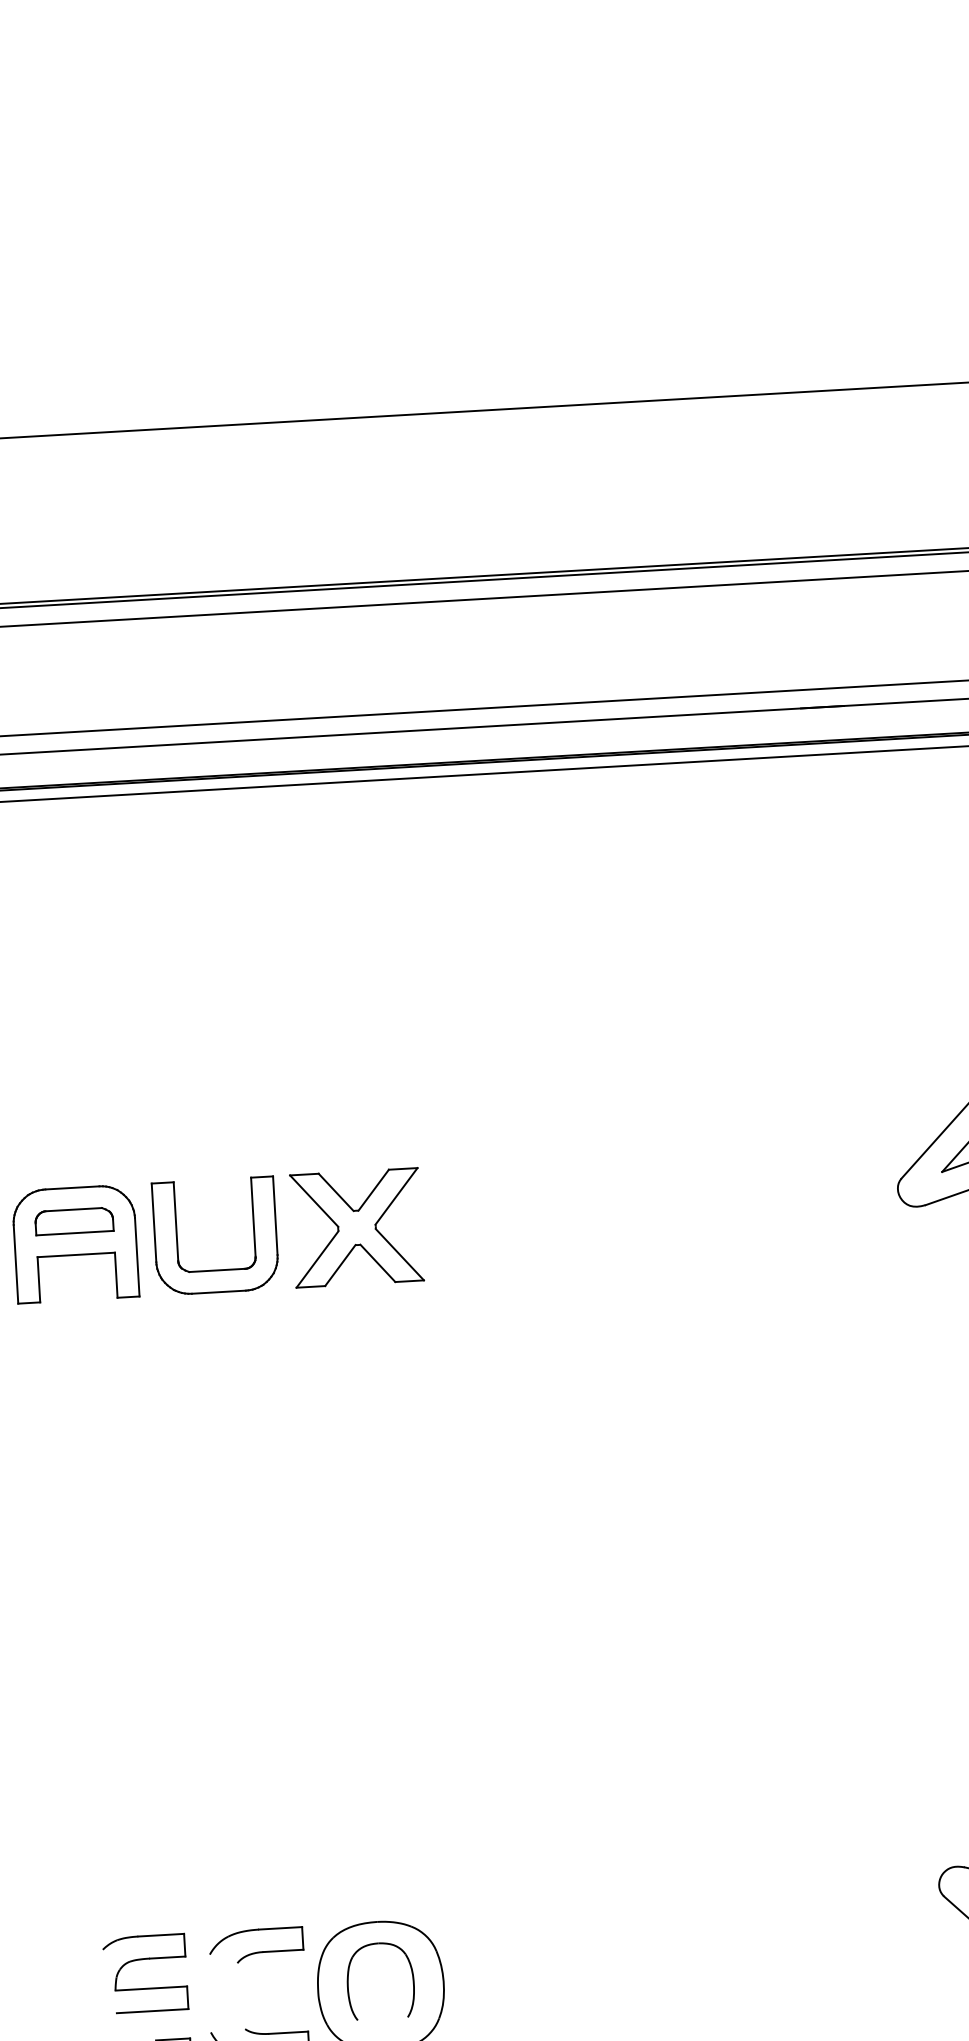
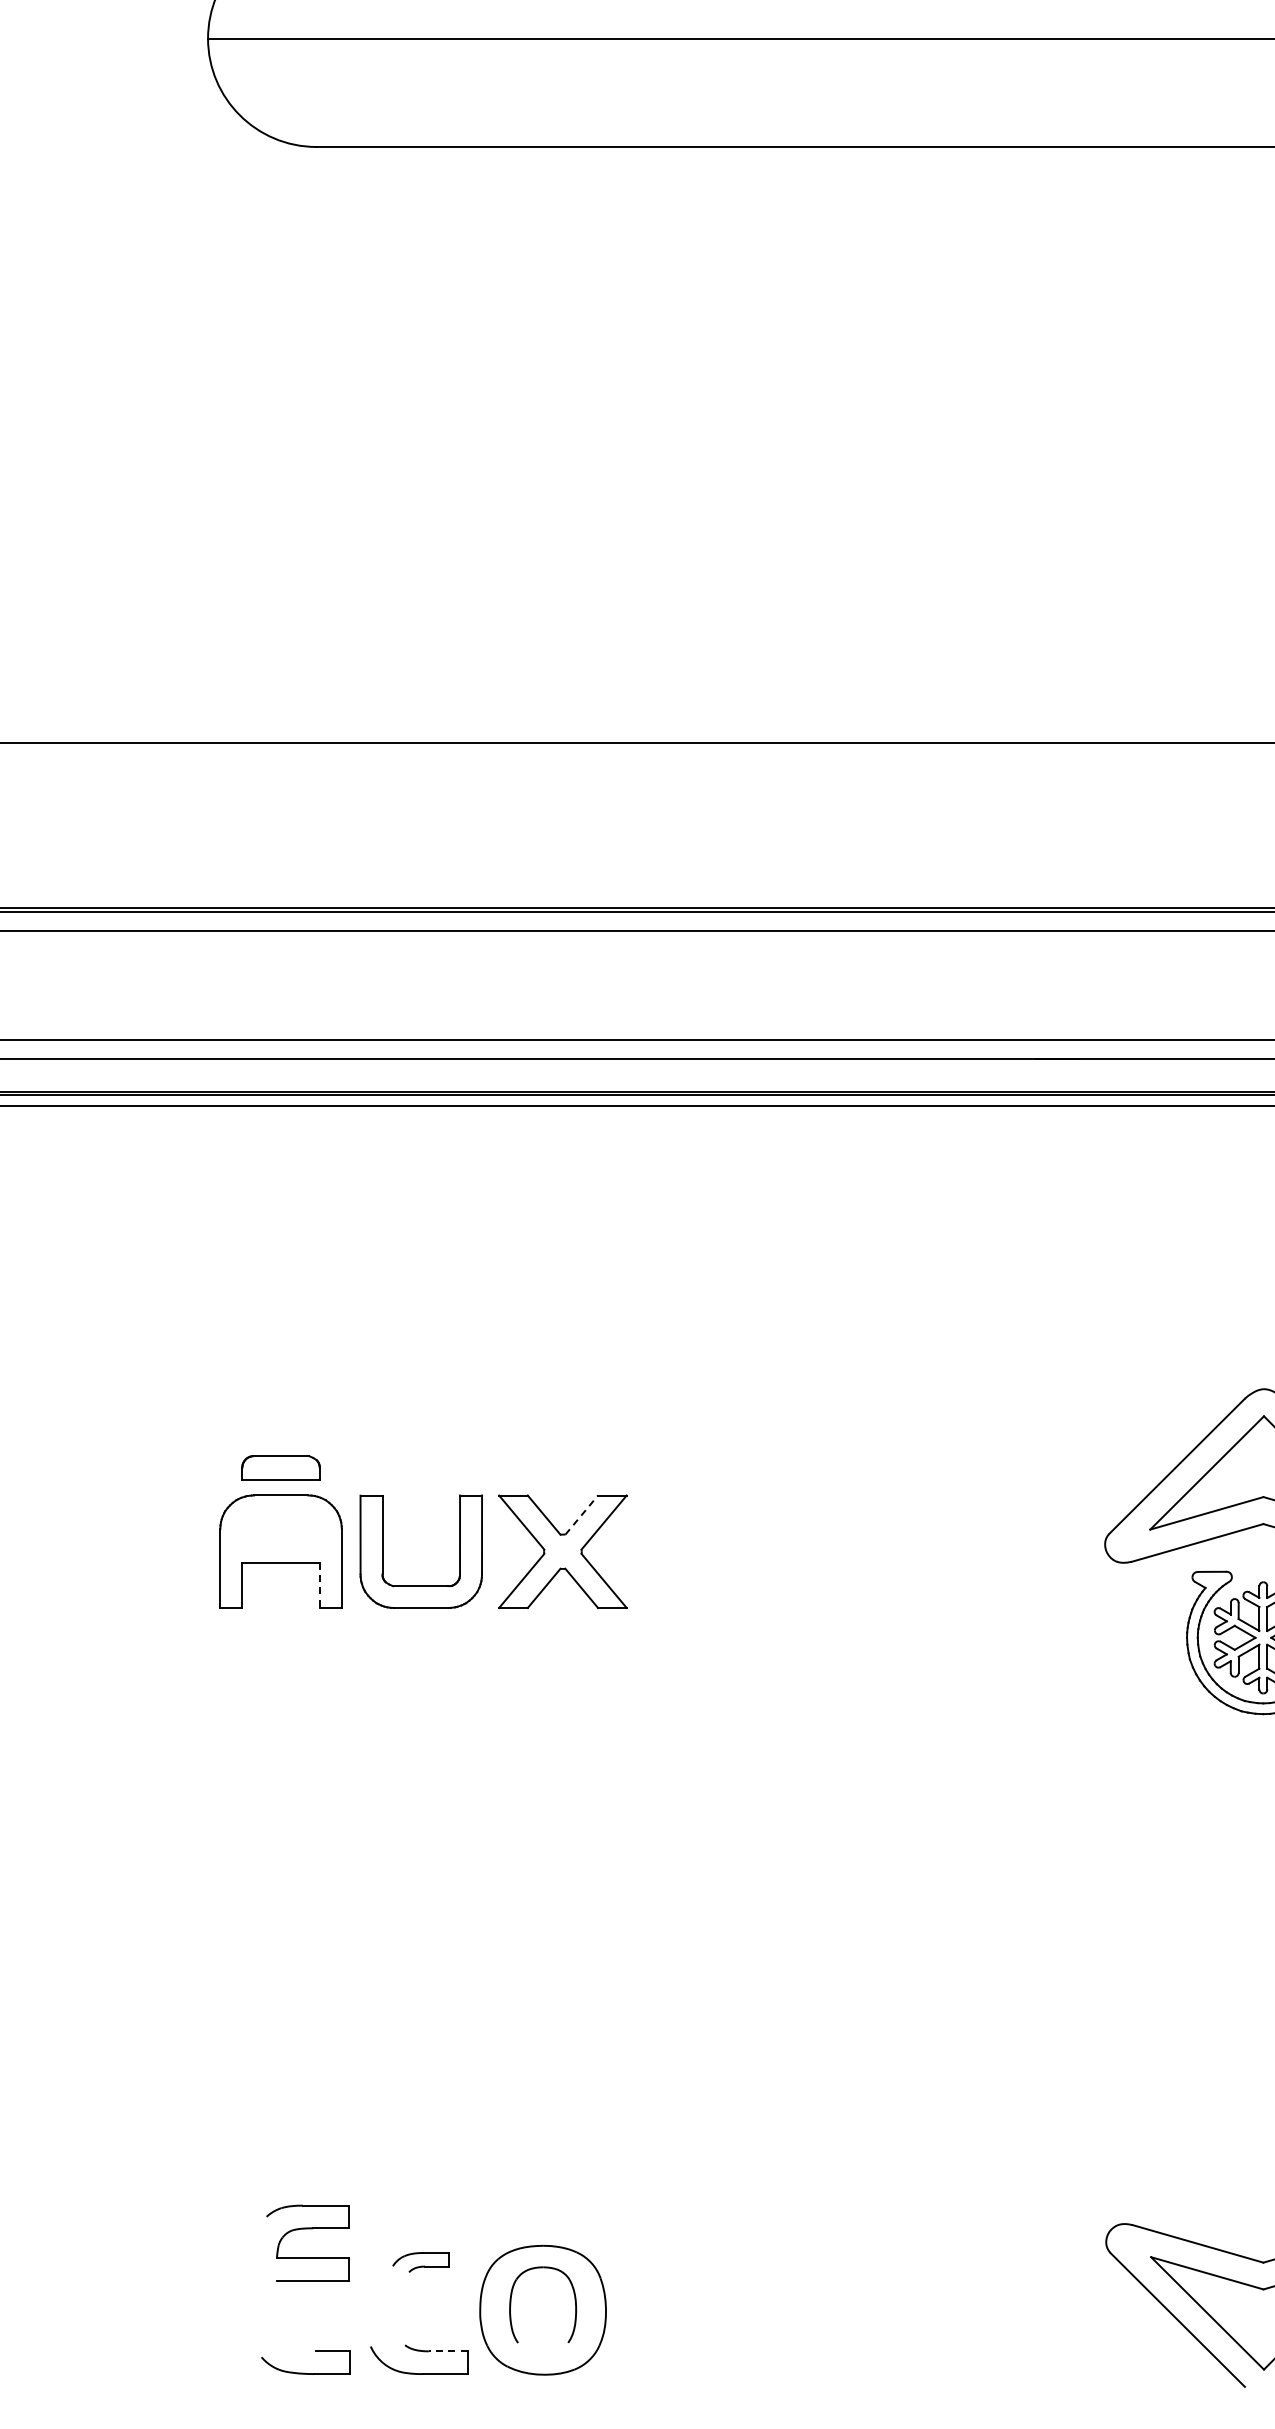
line: (373, 1190) -> (581, 1515), solid -> dashed
part: (73, 1220) -> (280, 1467), moved
line: (115, 1275) -> (319, 1585), solid -> dashed
part: (255, 1945) -> (420, 2262), size x0.6
part: (144, 1960) -> (307, 2229), moved
line: (288, 2032) -> (448, 2351), solid -> dashed

